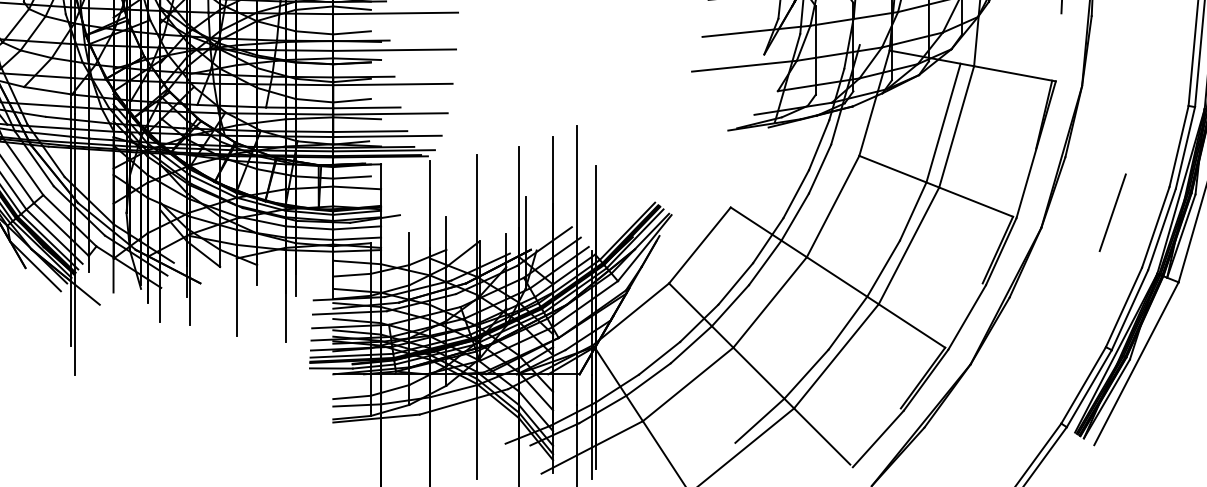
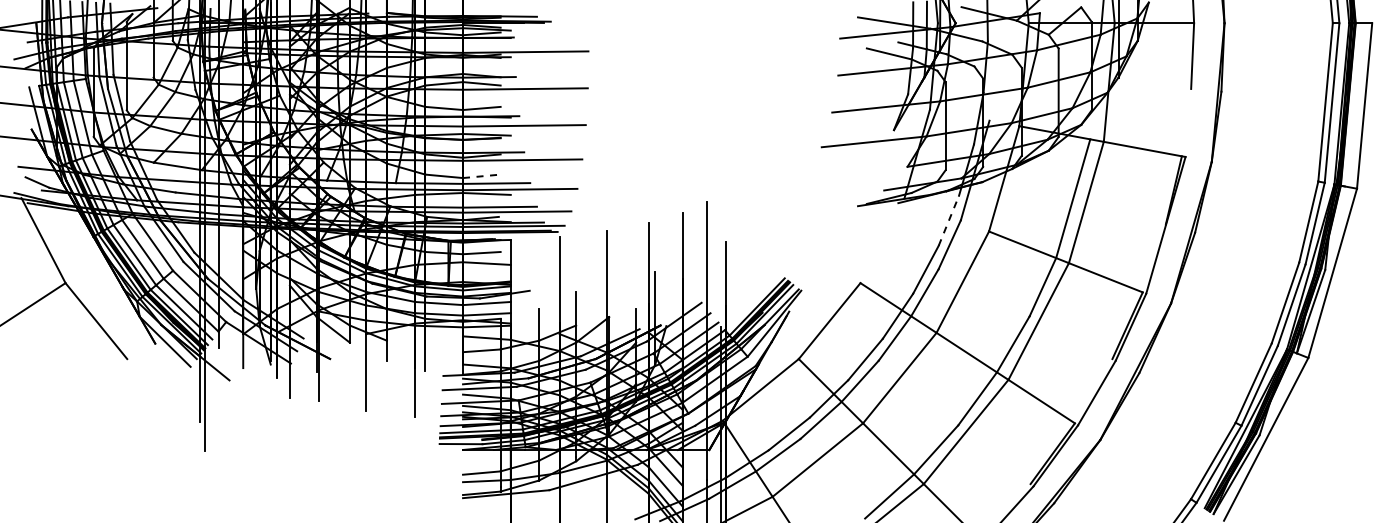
line: (351, 100) -> (481, 176), solid -> dashed
line: (819, 144) -> (949, 220), solid -> dashed
line: (1112, 212) -> (1242, 288), removed

